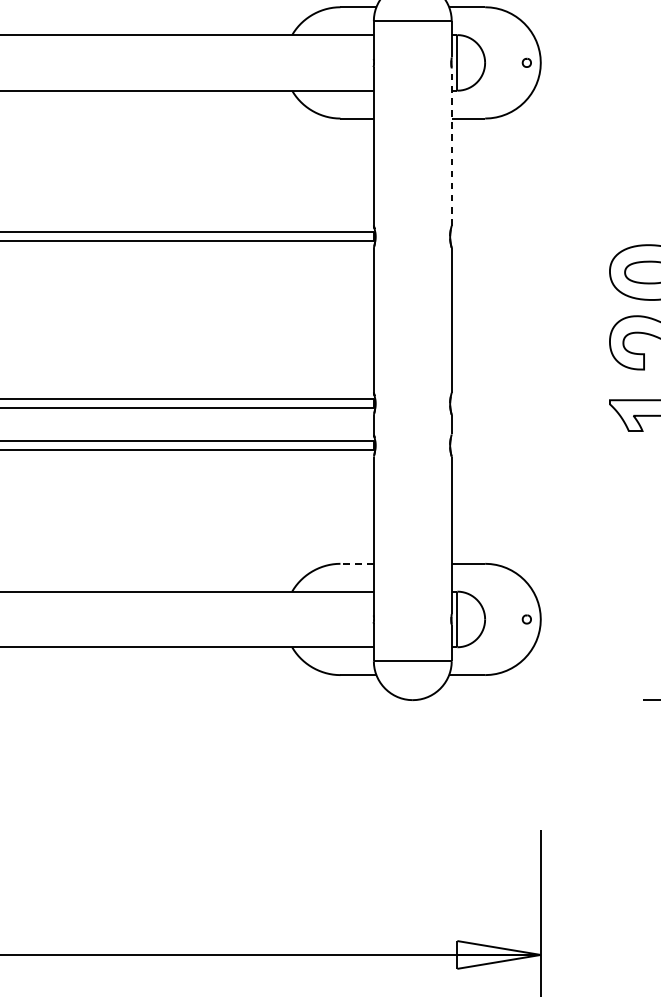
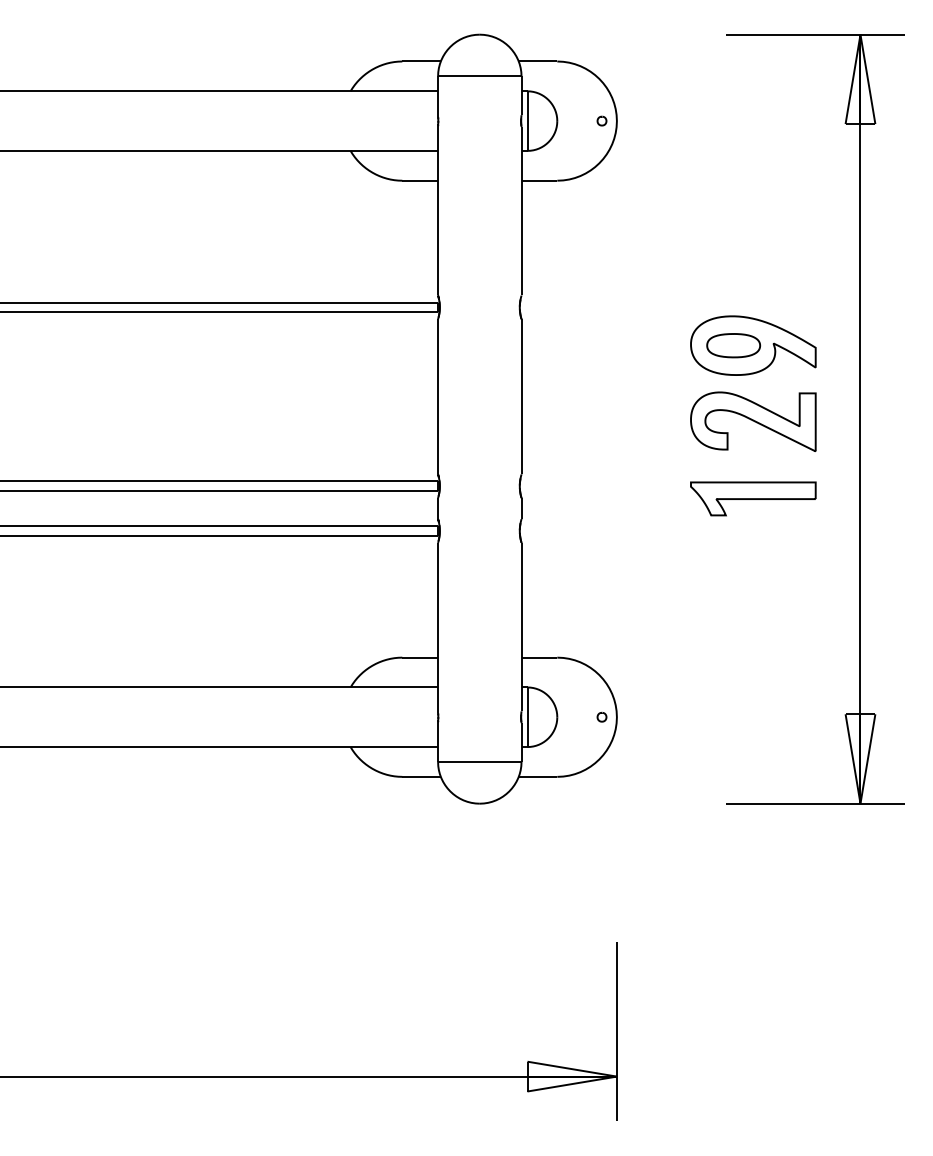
line: (451, 146) -> (521, 210), dashed -> solid
line: (357, 563) -> (420, 657), dashed -> solid

